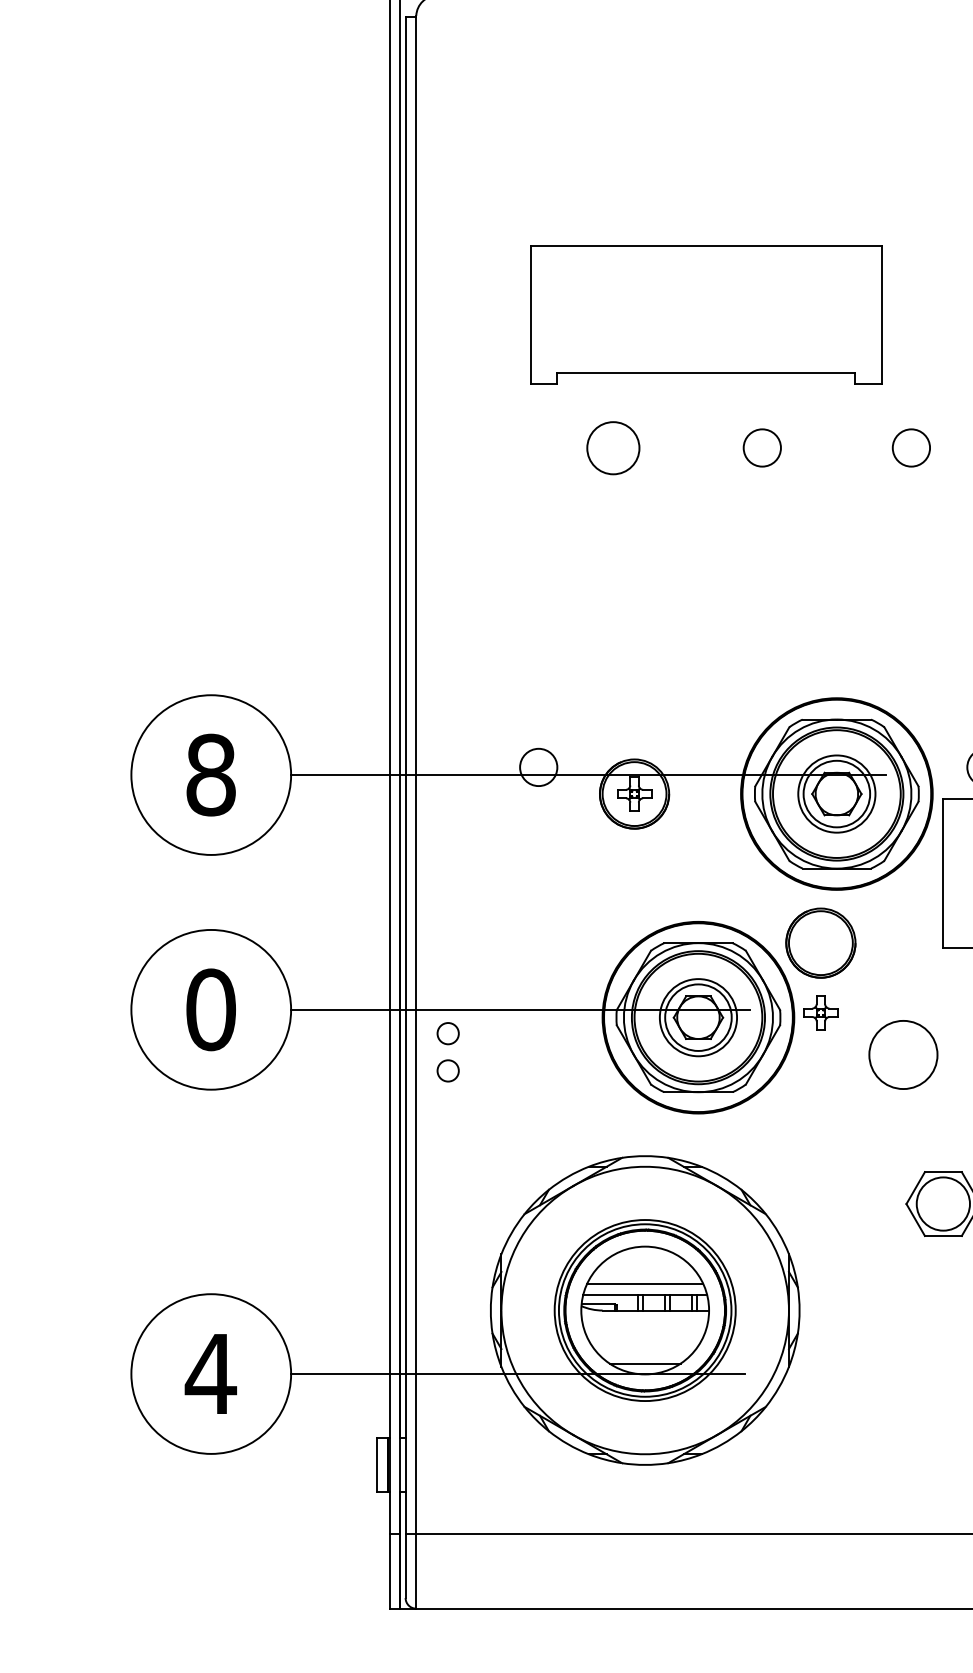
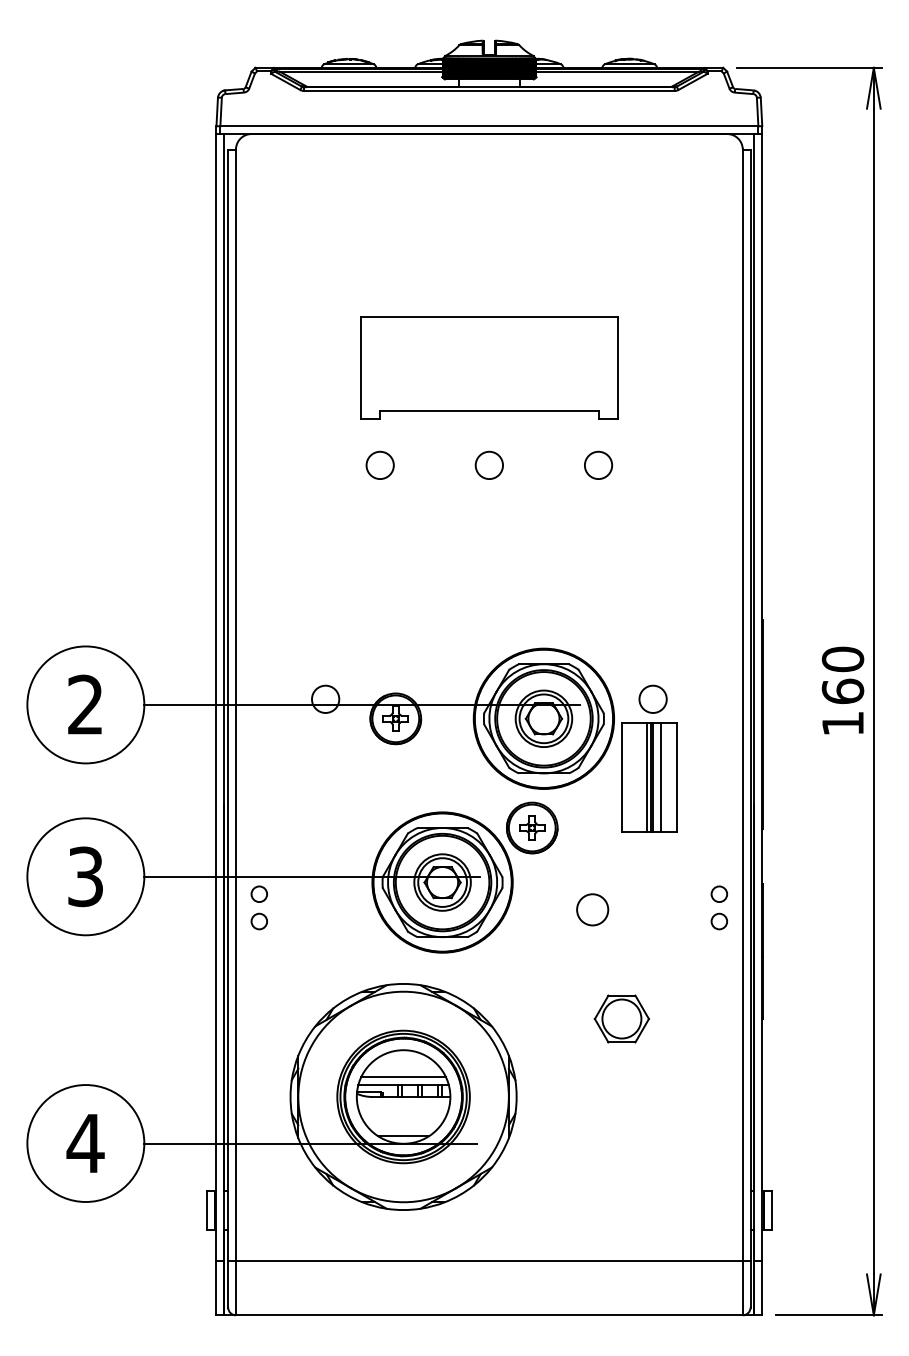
part: (706, 314) -> (489, 367), moved
circle: (612, 446) -> (379, 464), size x0.71
text: (210, 774) -> (85, 704), 8 -> 2
text: (210, 1009) -> (85, 876), 0 -> 3
part: (821, 1012) -> (532, 827), moved
circle: (903, 1054) -> (592, 909), size x0.62

